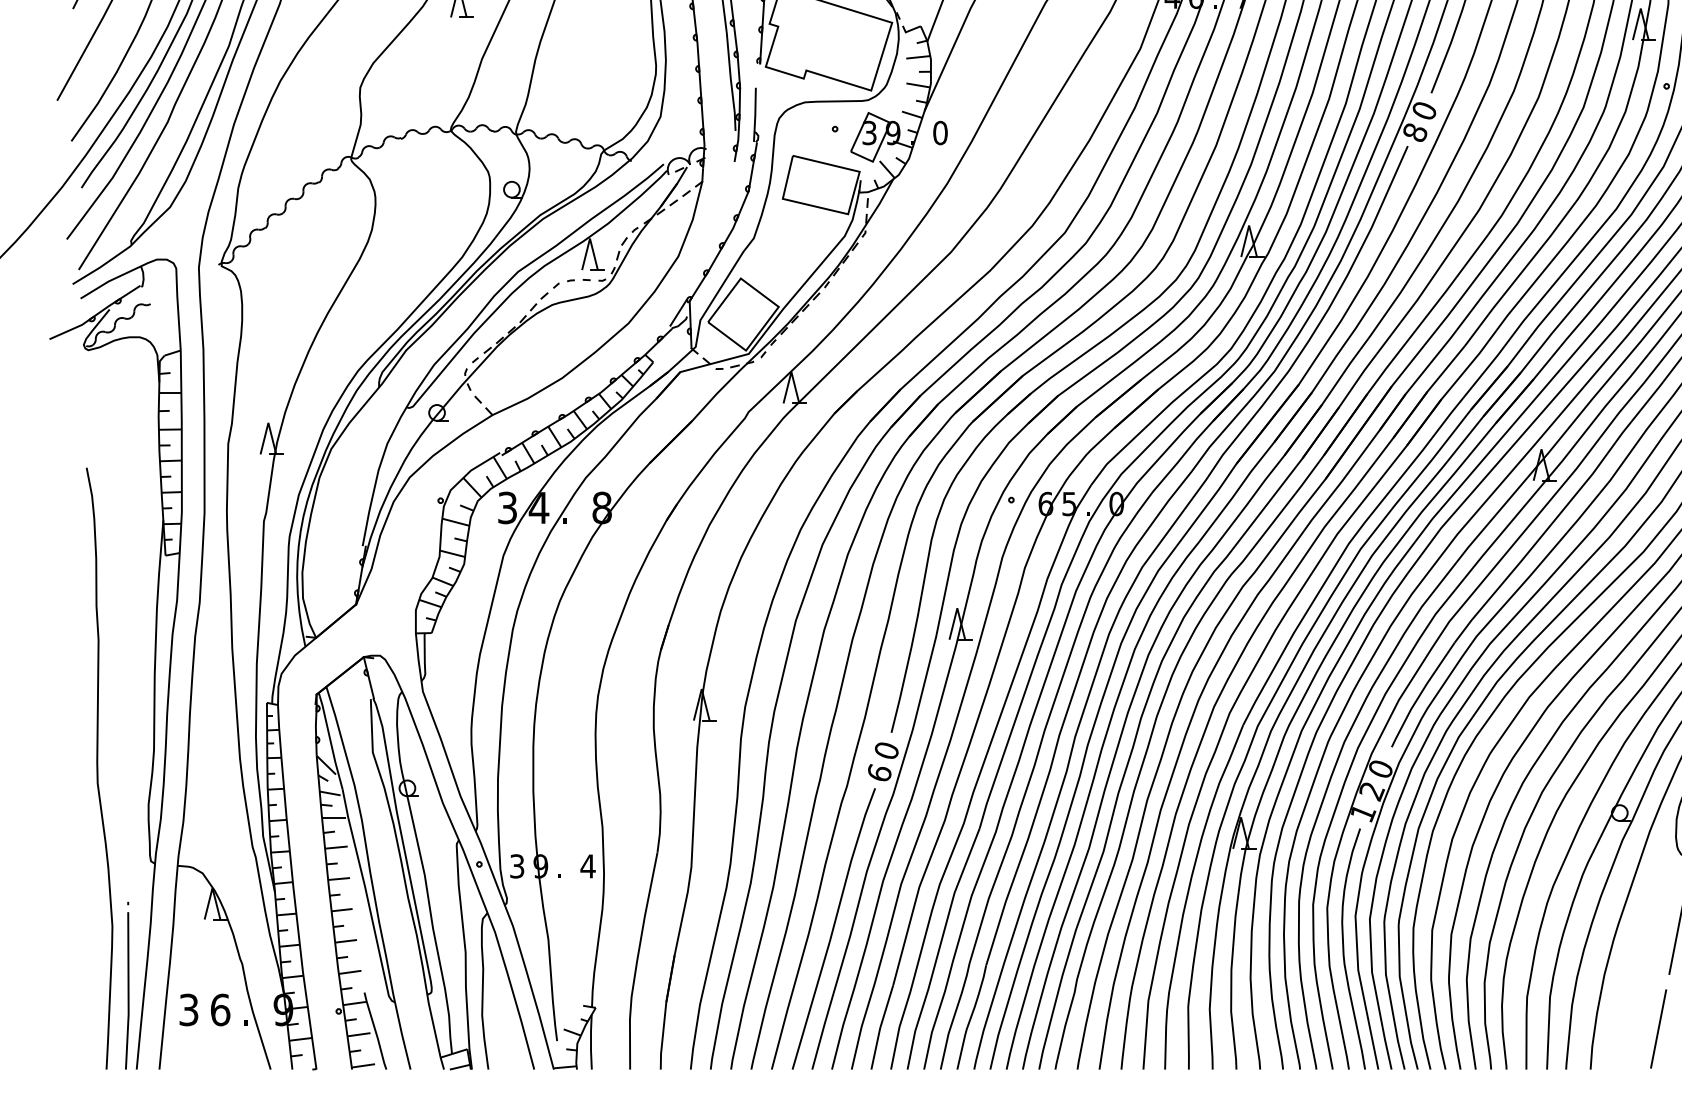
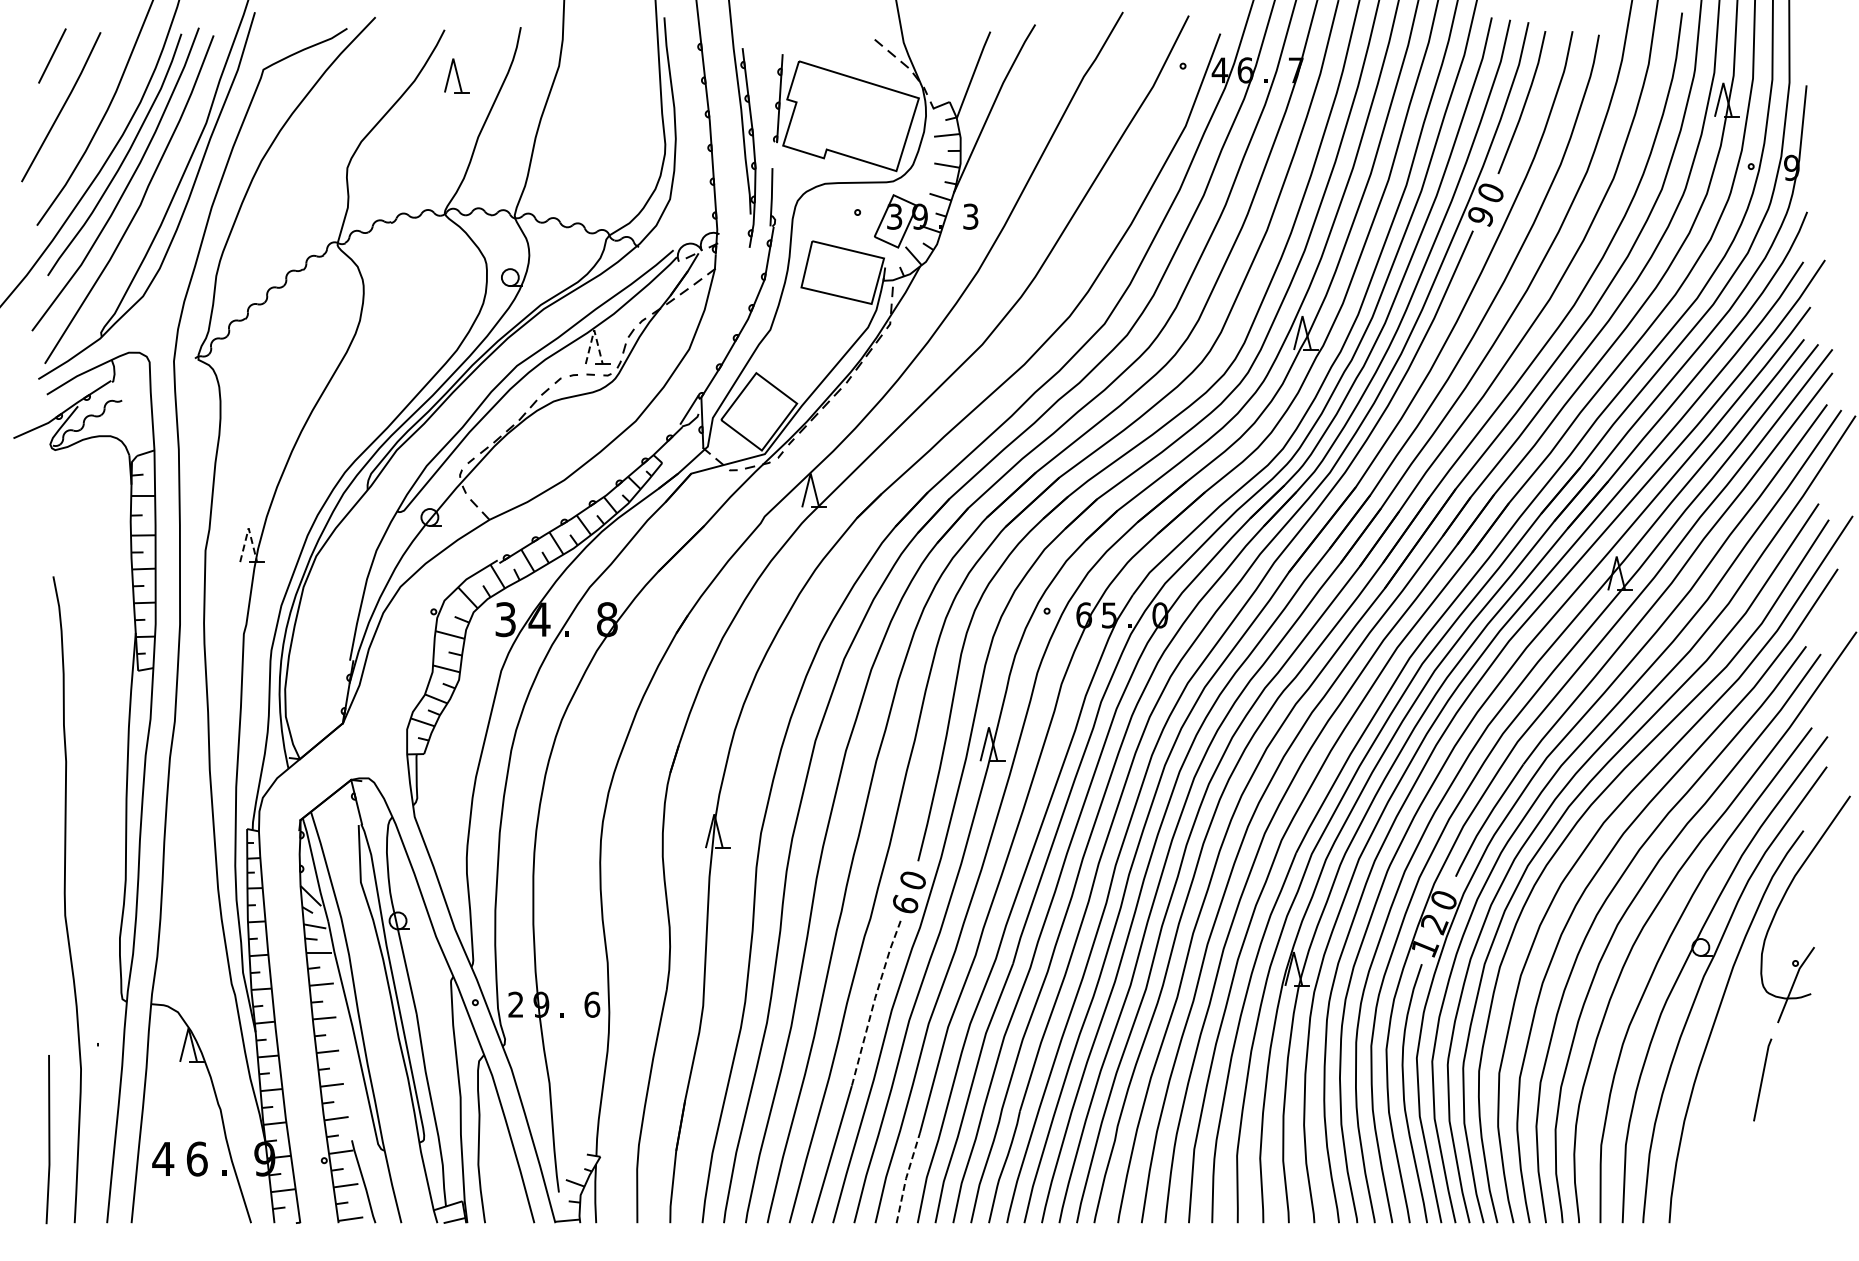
text: (940, 132) -> (970, 216), 0 -> 3
text: (1415, 132) -> (1481, 216), 8 -> 9
line: (590, 238) -> (594, 330), solid -> dashed
line: (268, 423) -> (248, 528), solid -> dashed
line: (850, 863) -> (874, 1001), solid -> dashed
text: (516, 866) -> (515, 1004), 3 -> 2
text: (587, 866) -> (591, 1004), 4 -> 6
line: (127, 990) -> (48, 1139), moved
text: (189, 1009) -> (163, 1158), 3 -> 4
line: (880, 1027) -> (906, 1177), solid -> dashed
line: (1658, 1028) -> (1742, 1179), removed

